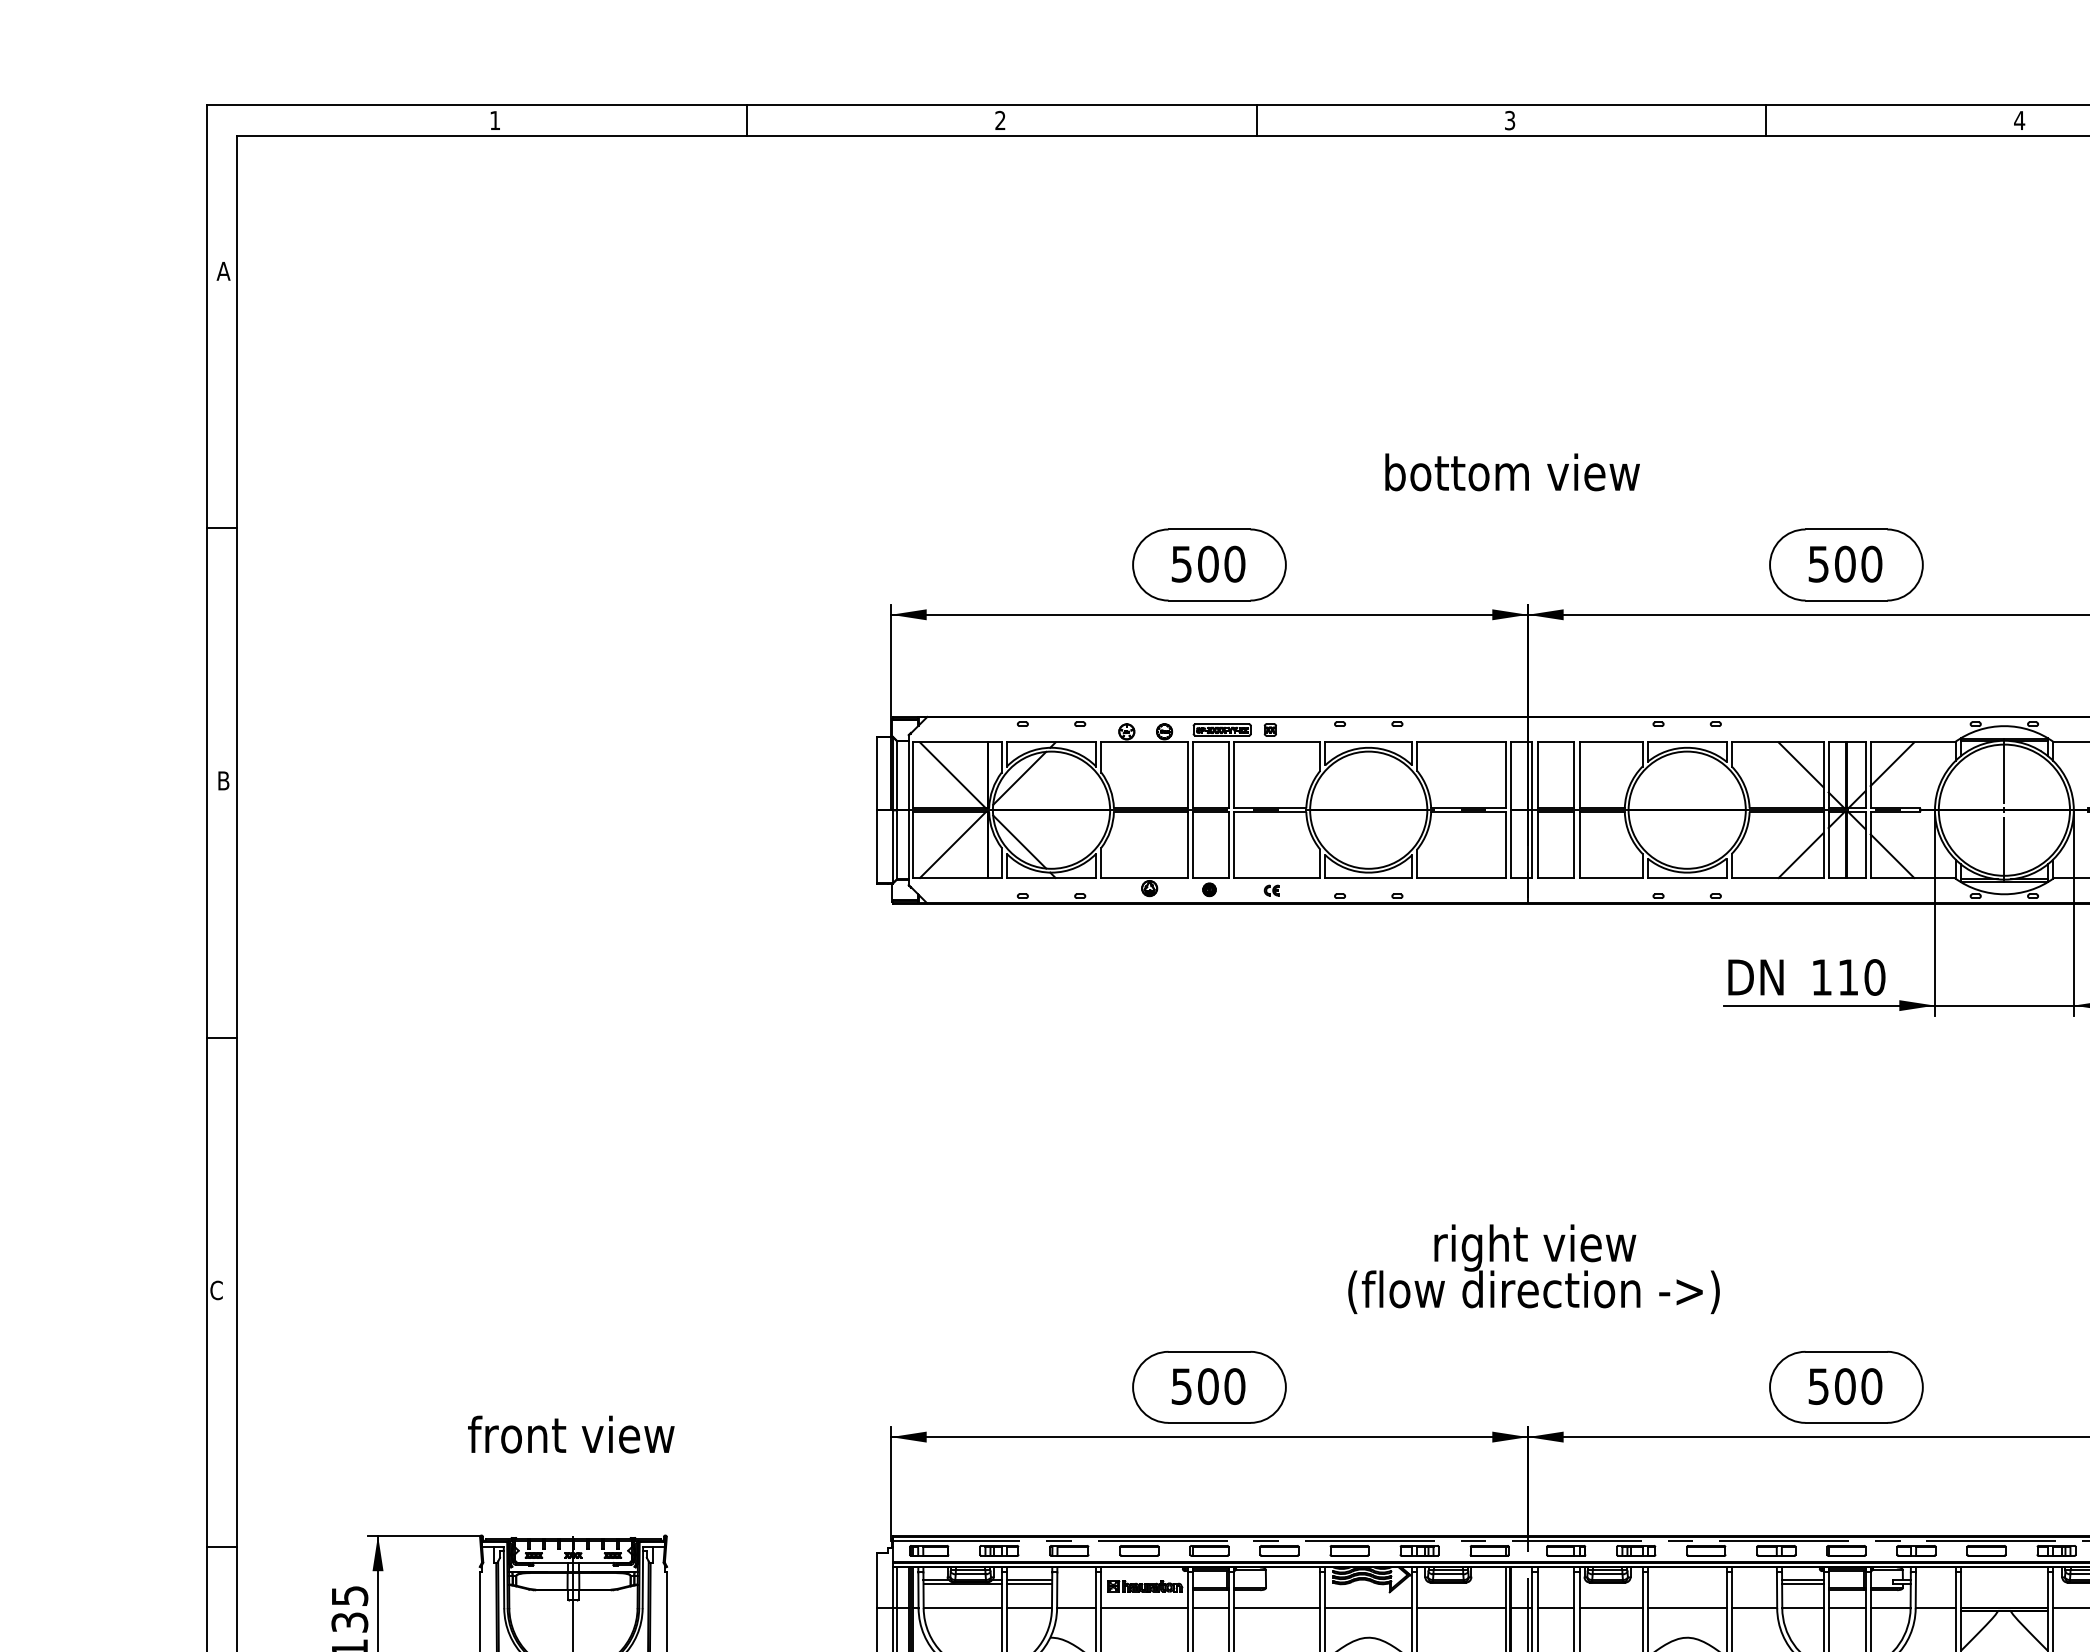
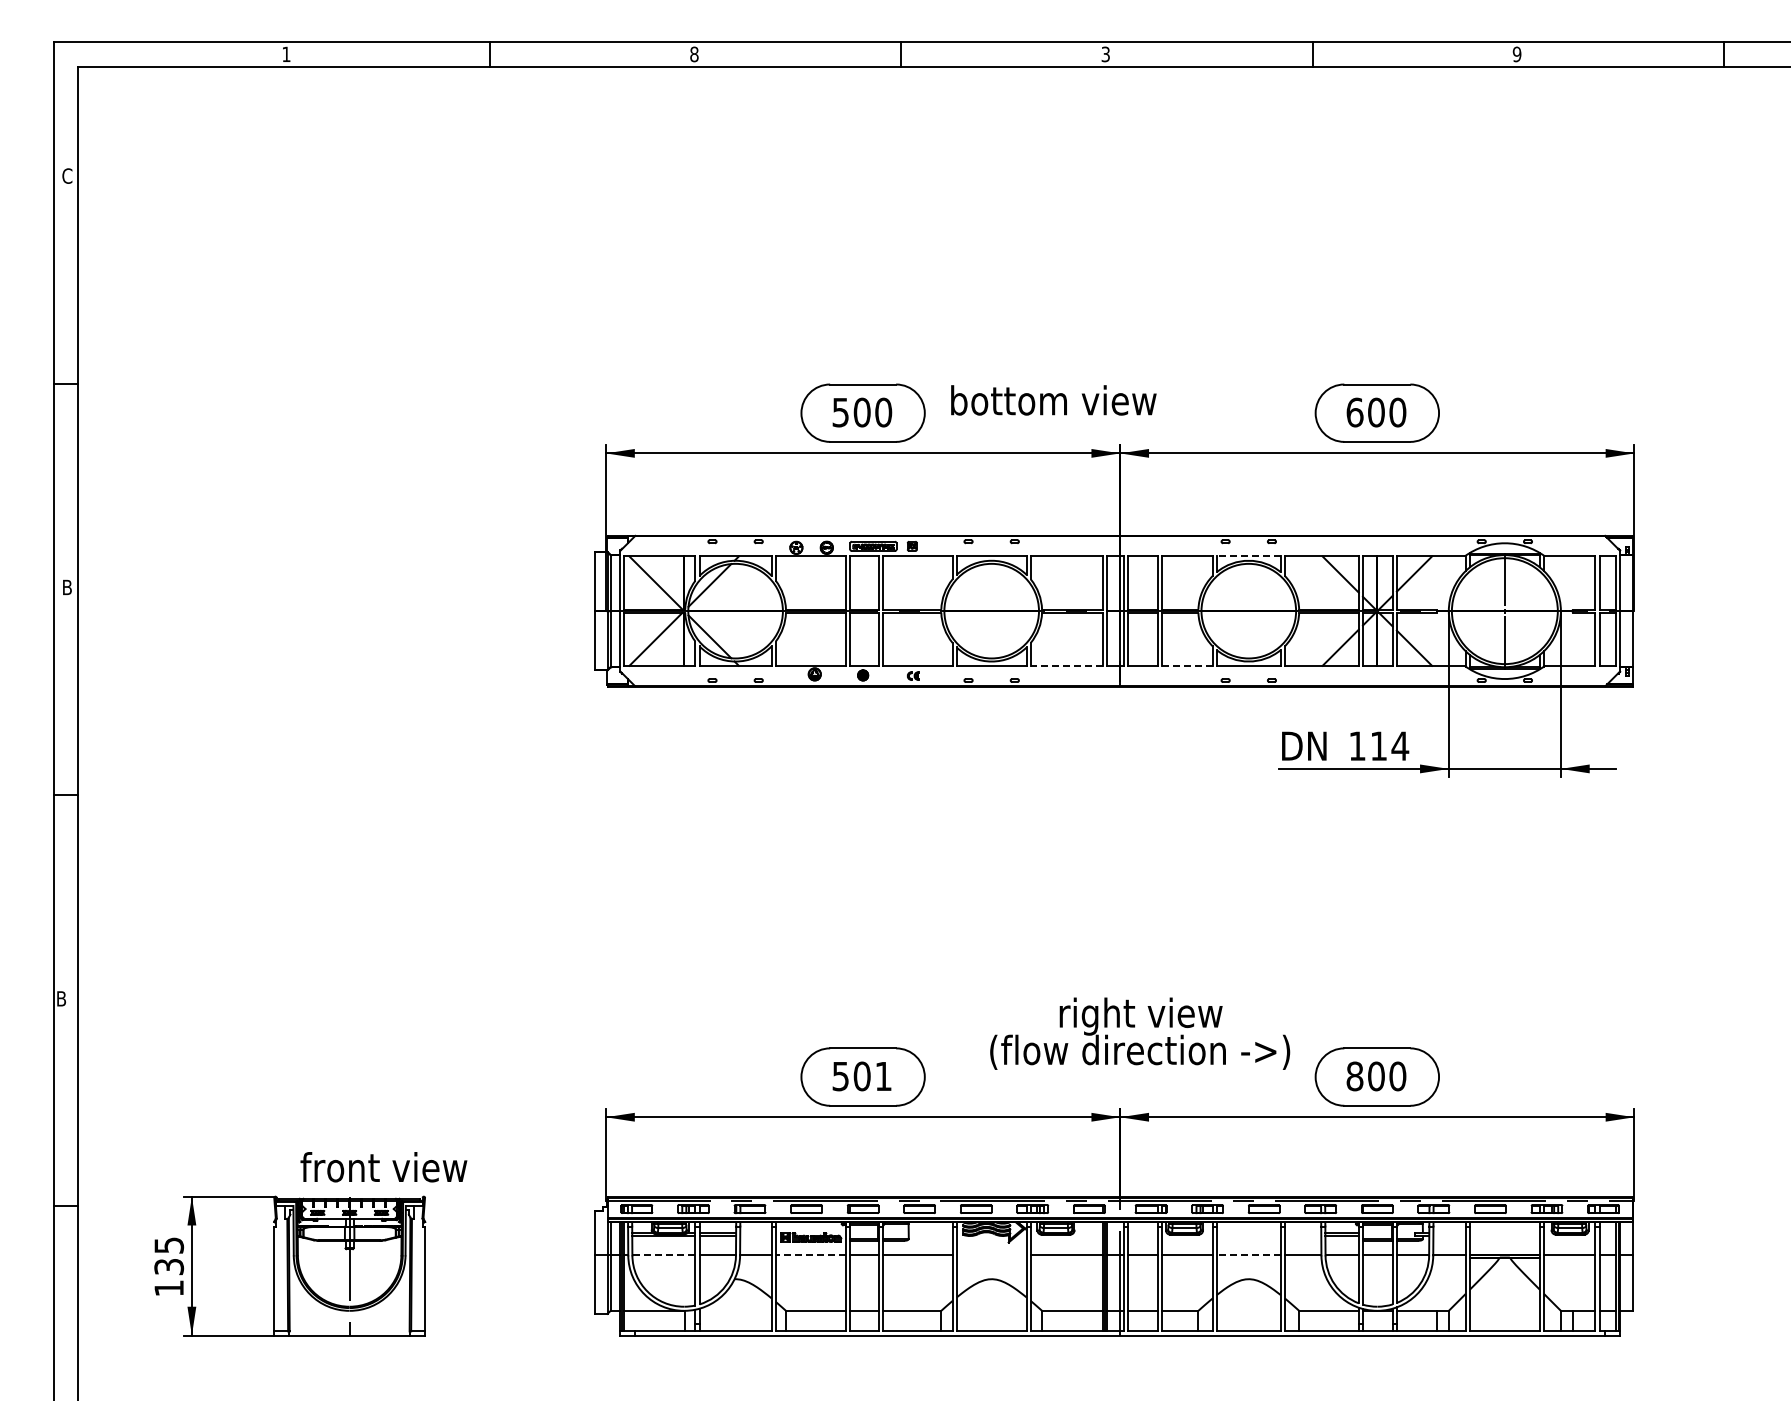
text: (1000, 120) -> (694, 54), 2 -> 8
text: (2018, 120) -> (1516, 54), 4 -> 9
text: (222, 270) -> (66, 175), A -> C
text: (1512, 472) -> (1053, 400), moved
text: (1818, 564) -> (1354, 412), 500 -> 600
line: (1686, 742) -> (1248, 556), solid -> dashed
line: (1461, 877) -> (1066, 665), solid -> dashed
line: (1610, 877) -> (1186, 665), solid -> dashed
text: (1875, 977) -> (1400, 746), 110 -> 114
text: (1534, 1268) -> (1140, 1033), moved
text: (216, 1290) -> (61, 998), C -> B
text: (1234, 1386) -> (883, 1076), 500 -> 501
text: (1818, 1386) -> (1354, 1076), 500 -> 800
text: (570, 1434) -> (383, 1167), moved
line: (962, 1608) -> (663, 1255), solid -> dashed
line: (1144, 1608) -> (810, 1255), solid -> dashed
line: (1368, 1608) -> (991, 1255), removed
line: (1686, 1608) -> (1248, 1255), solid -> dashed

